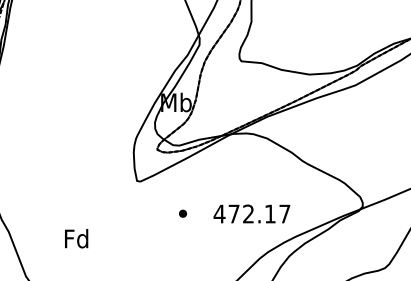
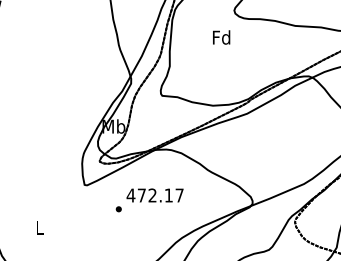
text: (251, 214) -> (154, 195), moved
text: (76, 238) -> (39, 227), Fd -> L

